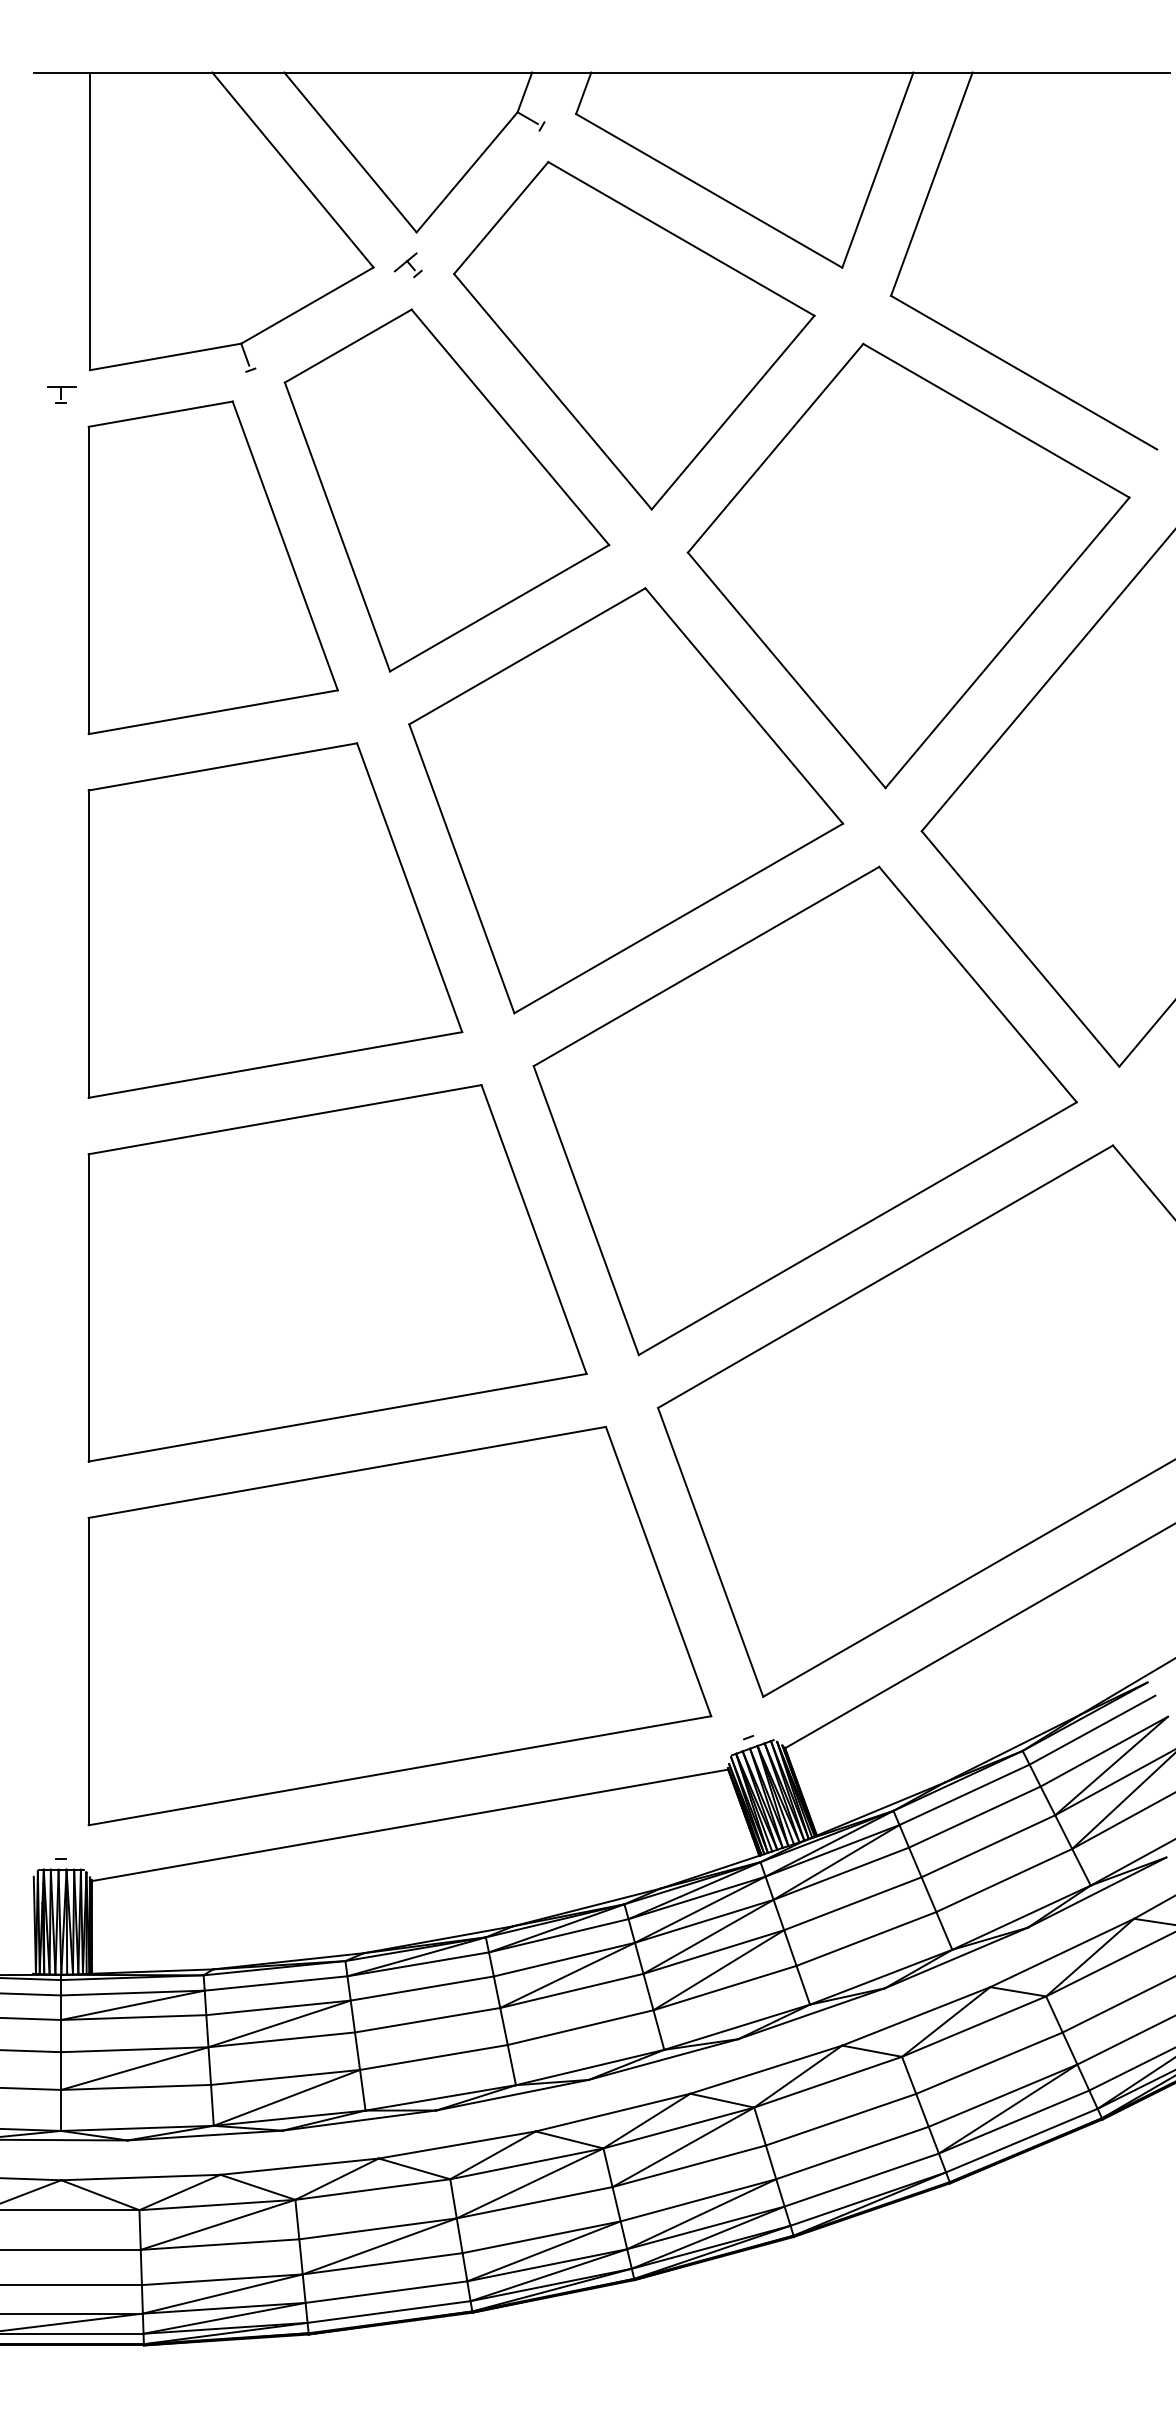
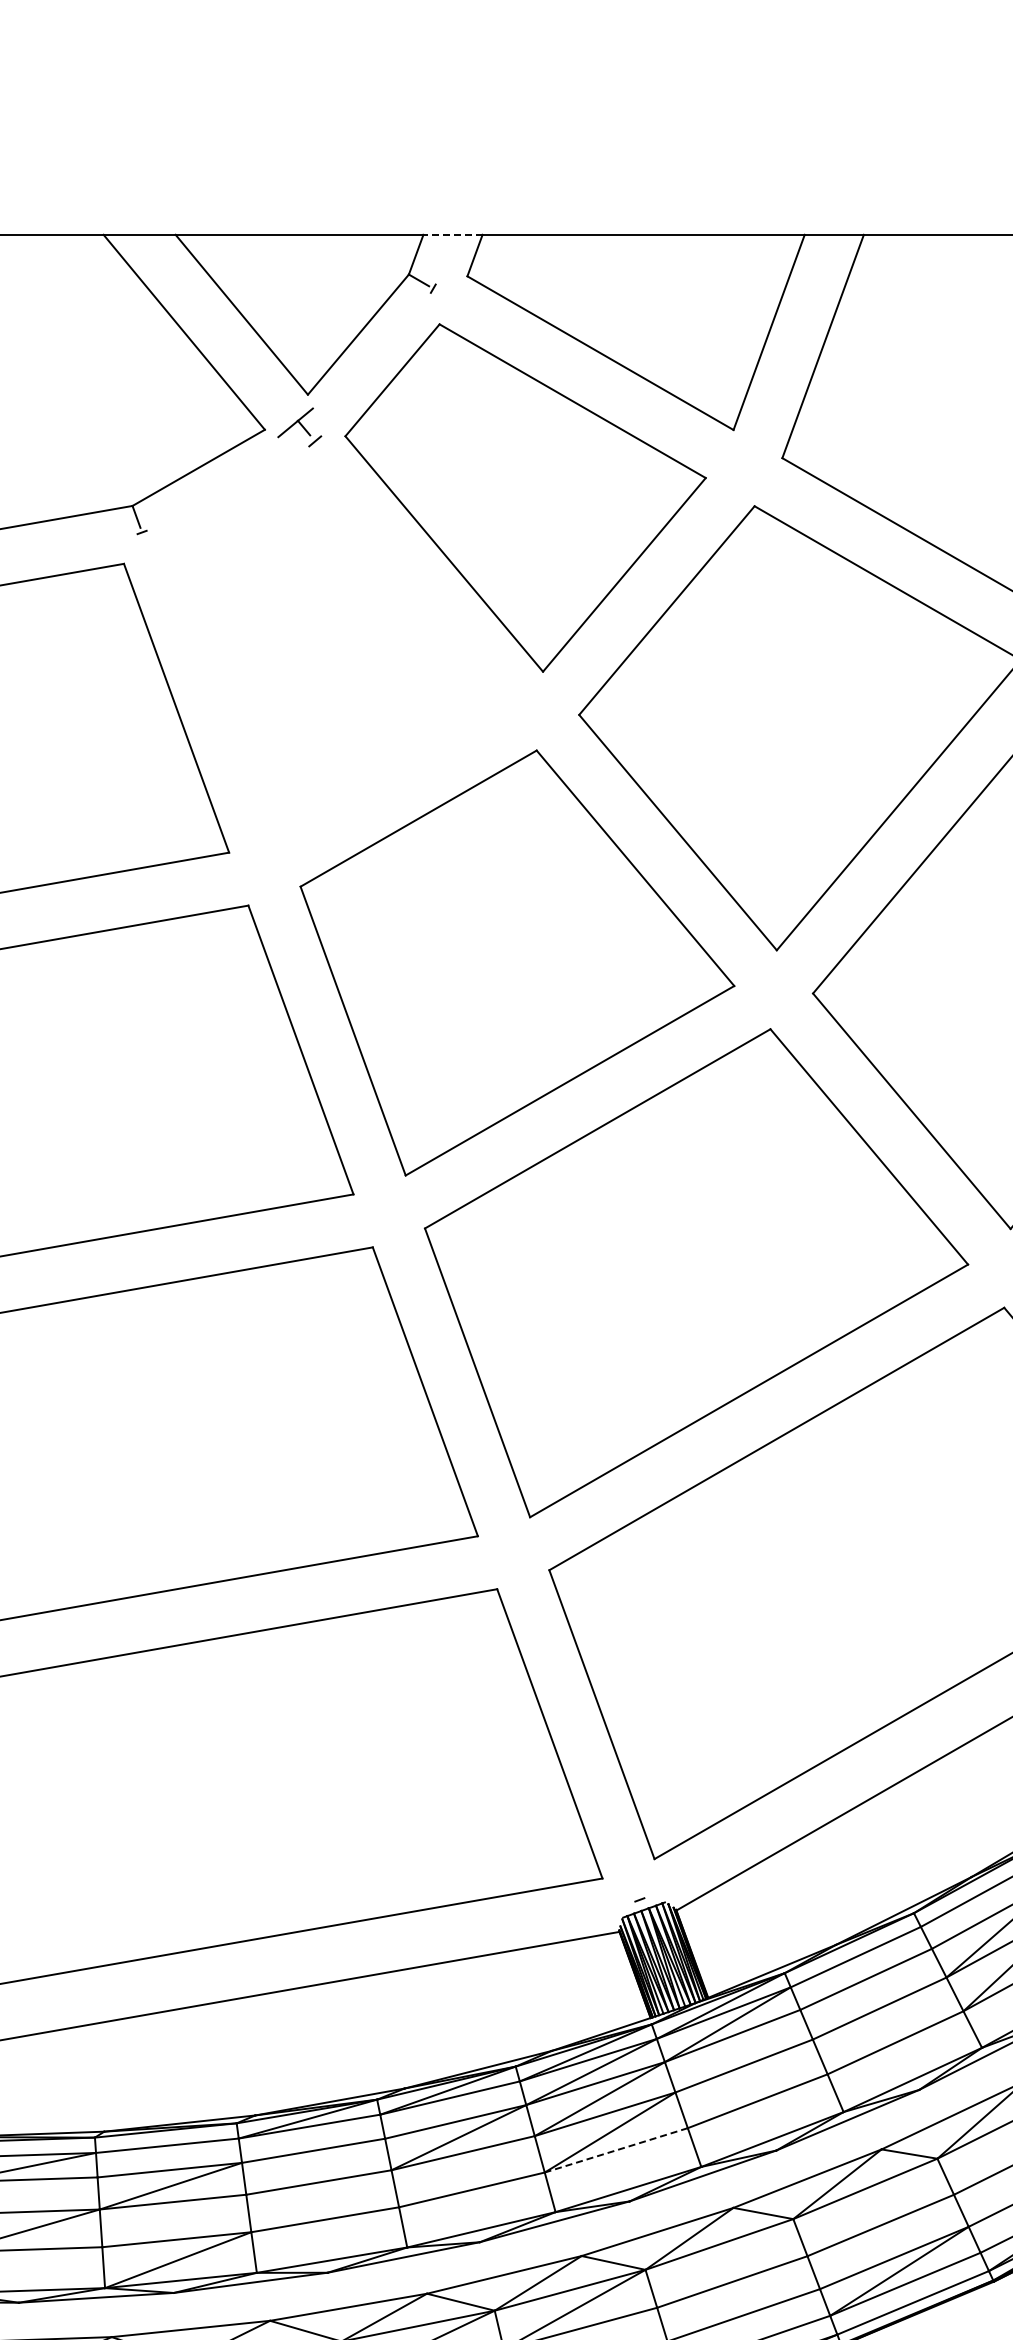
line: (561, 72) -> (452, 234), solid -> dashed
part: (407, 265) -> (298, 427), size x1.6
part: (446, 490) -> (337, 652), removed
line: (725, 1988) -> (616, 2150), solid -> dashed

